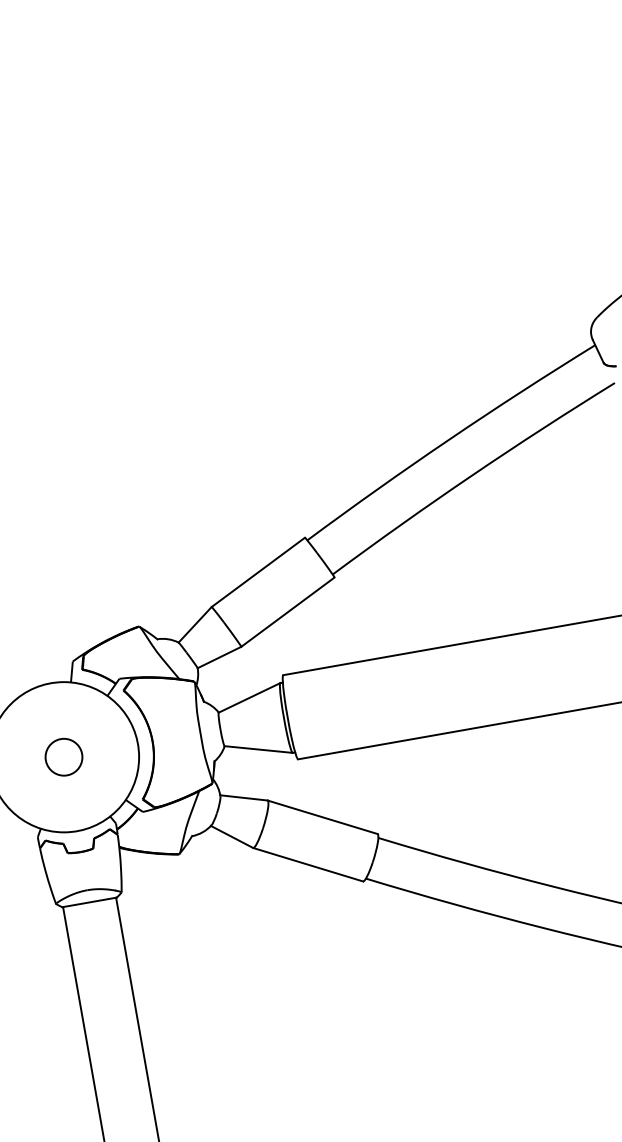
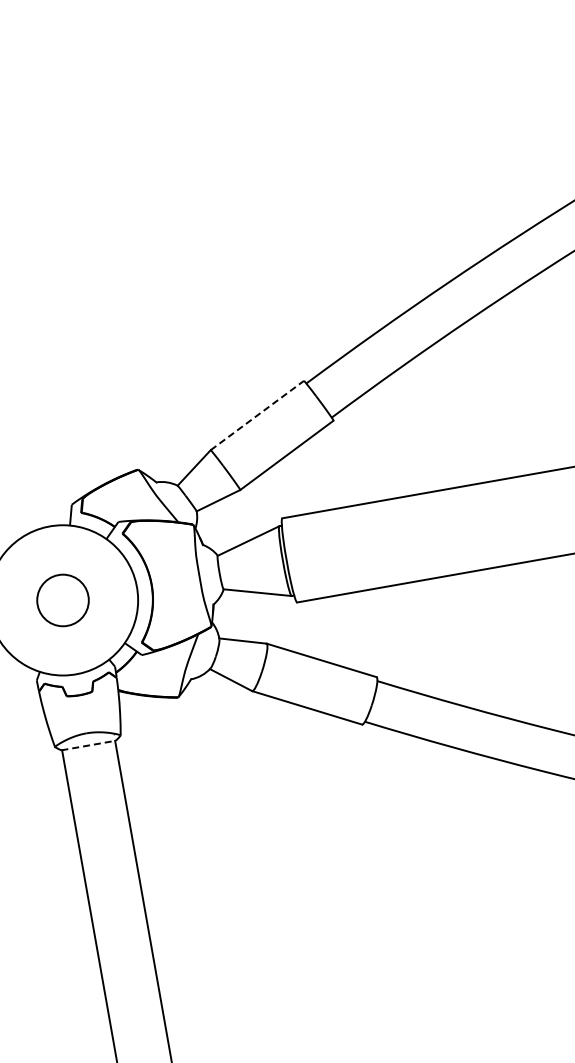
line: (258, 572) -> (257, 415), solid -> dashed
circle: (63, 756) -> (62, 599), size x1.4
line: (89, 902) -> (88, 745), solid -> dashed

